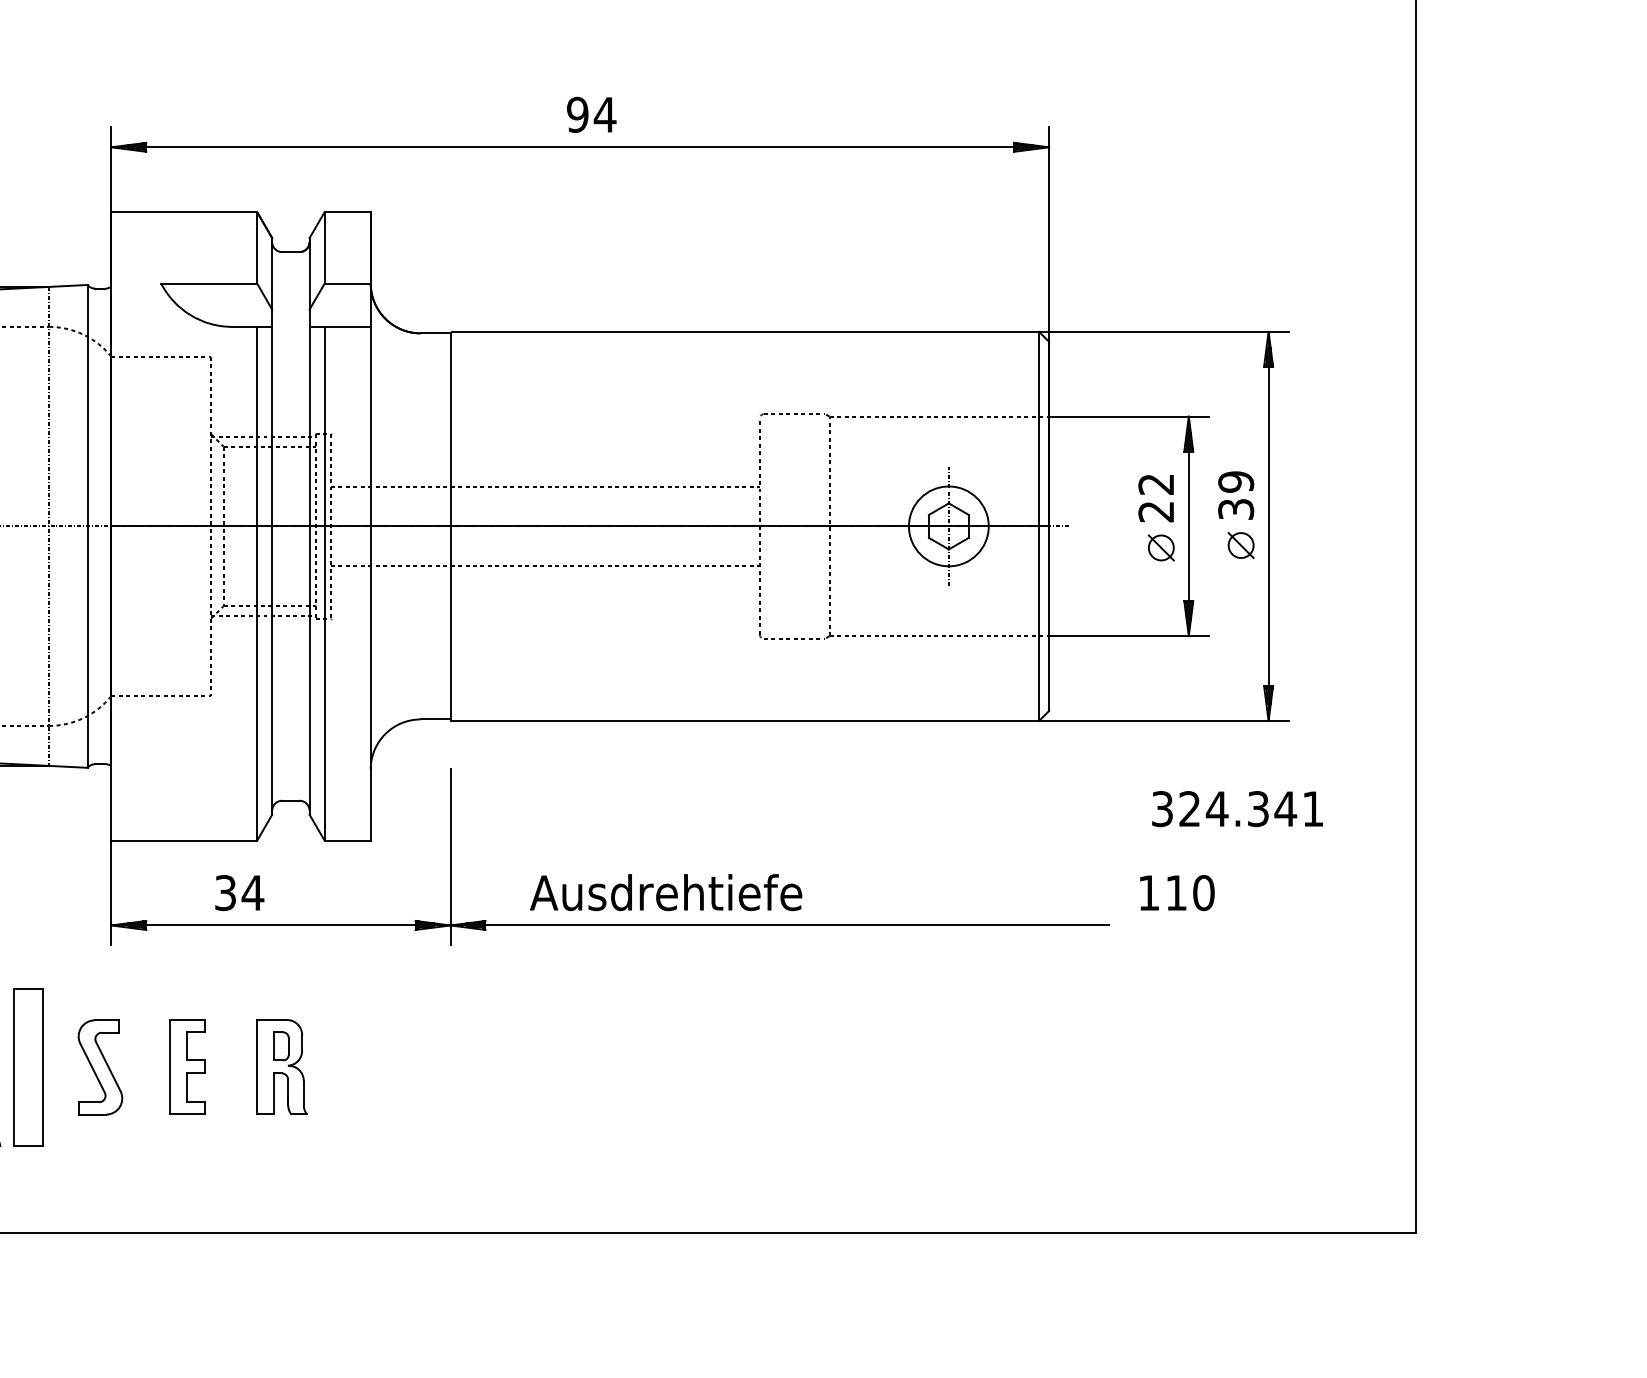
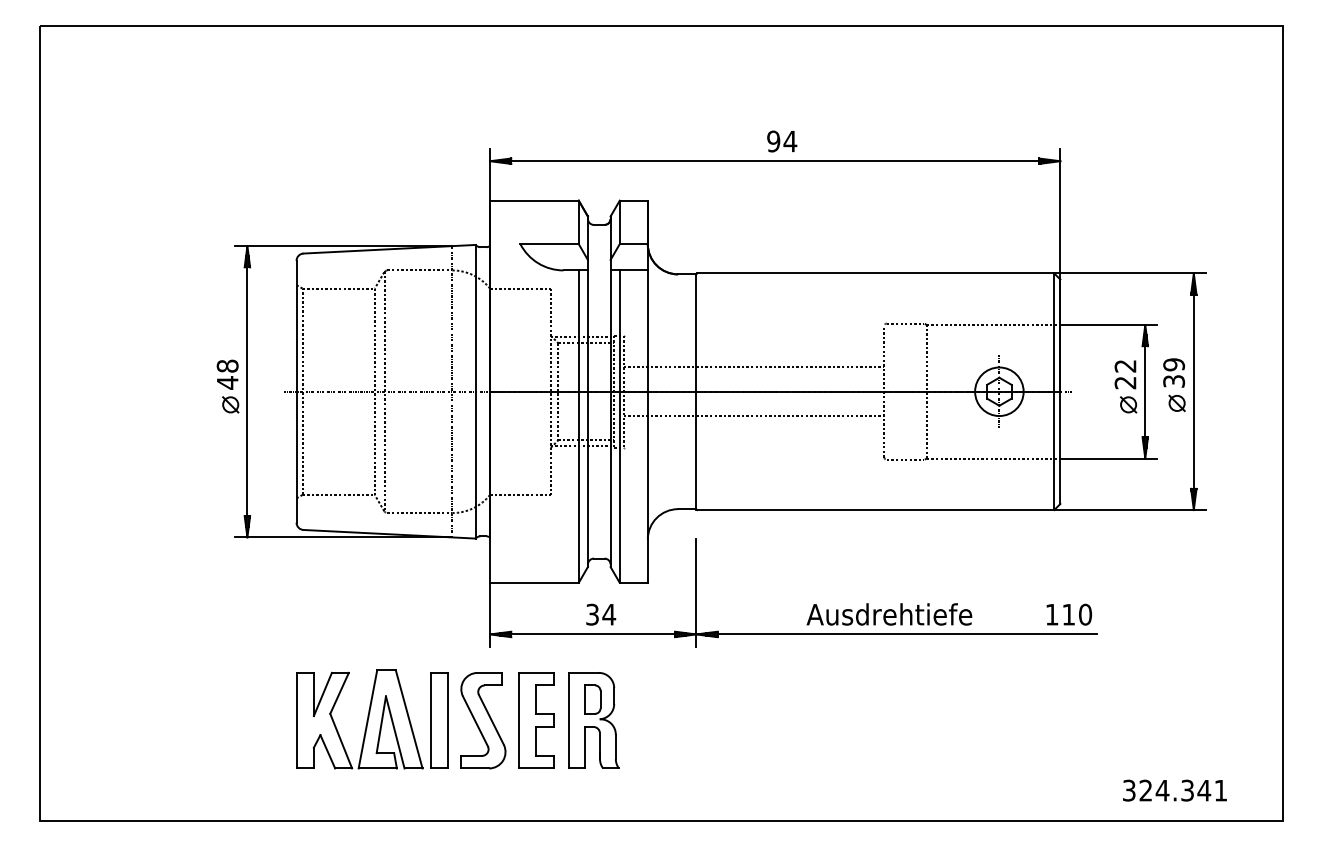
text: (1236, 808) -> (1174, 790), moved
text: (240, 892) -> (601, 614), moved
text: (666, 892) -> (889, 614), moved
text: (1175, 892) -> (1068, 614), moved
part: (100, 1066) -> (483, 720), size x1.67
part: (187, 1066) -> (536, 720), size x1.67
part: (281, 1066) -> (593, 720), size x1.67

